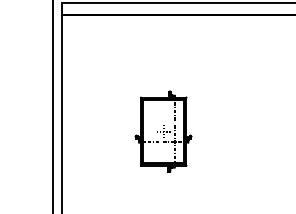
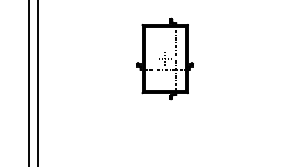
part: (163, 131) -> (164, 58), moved

